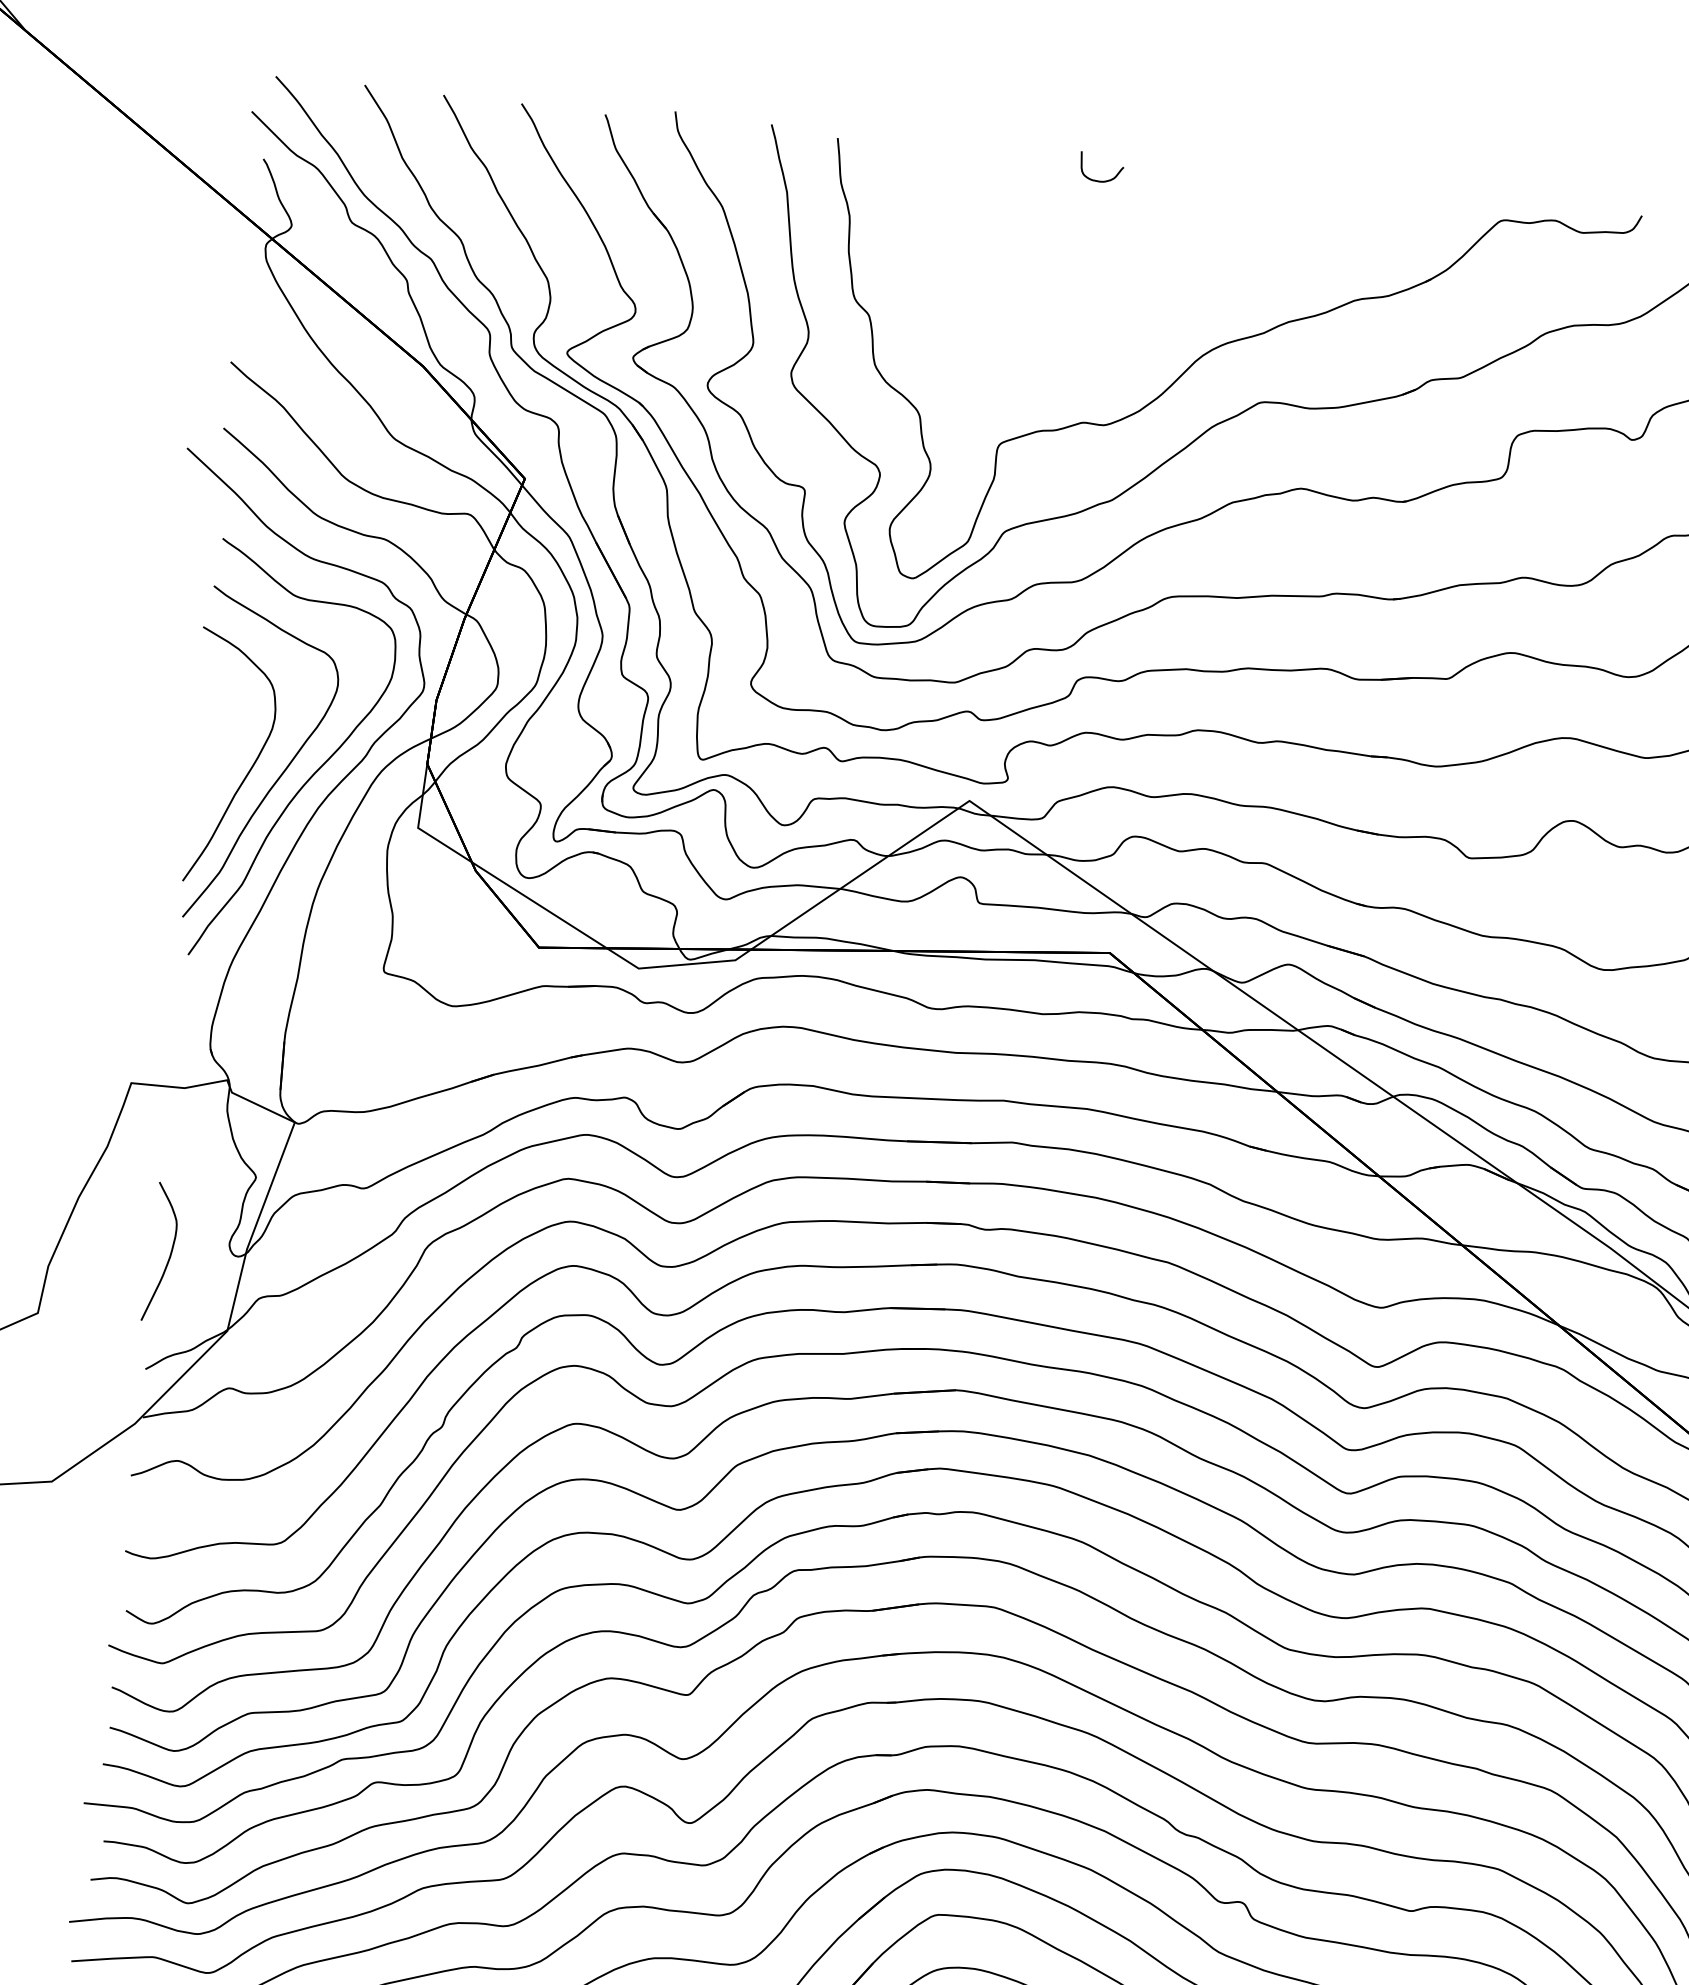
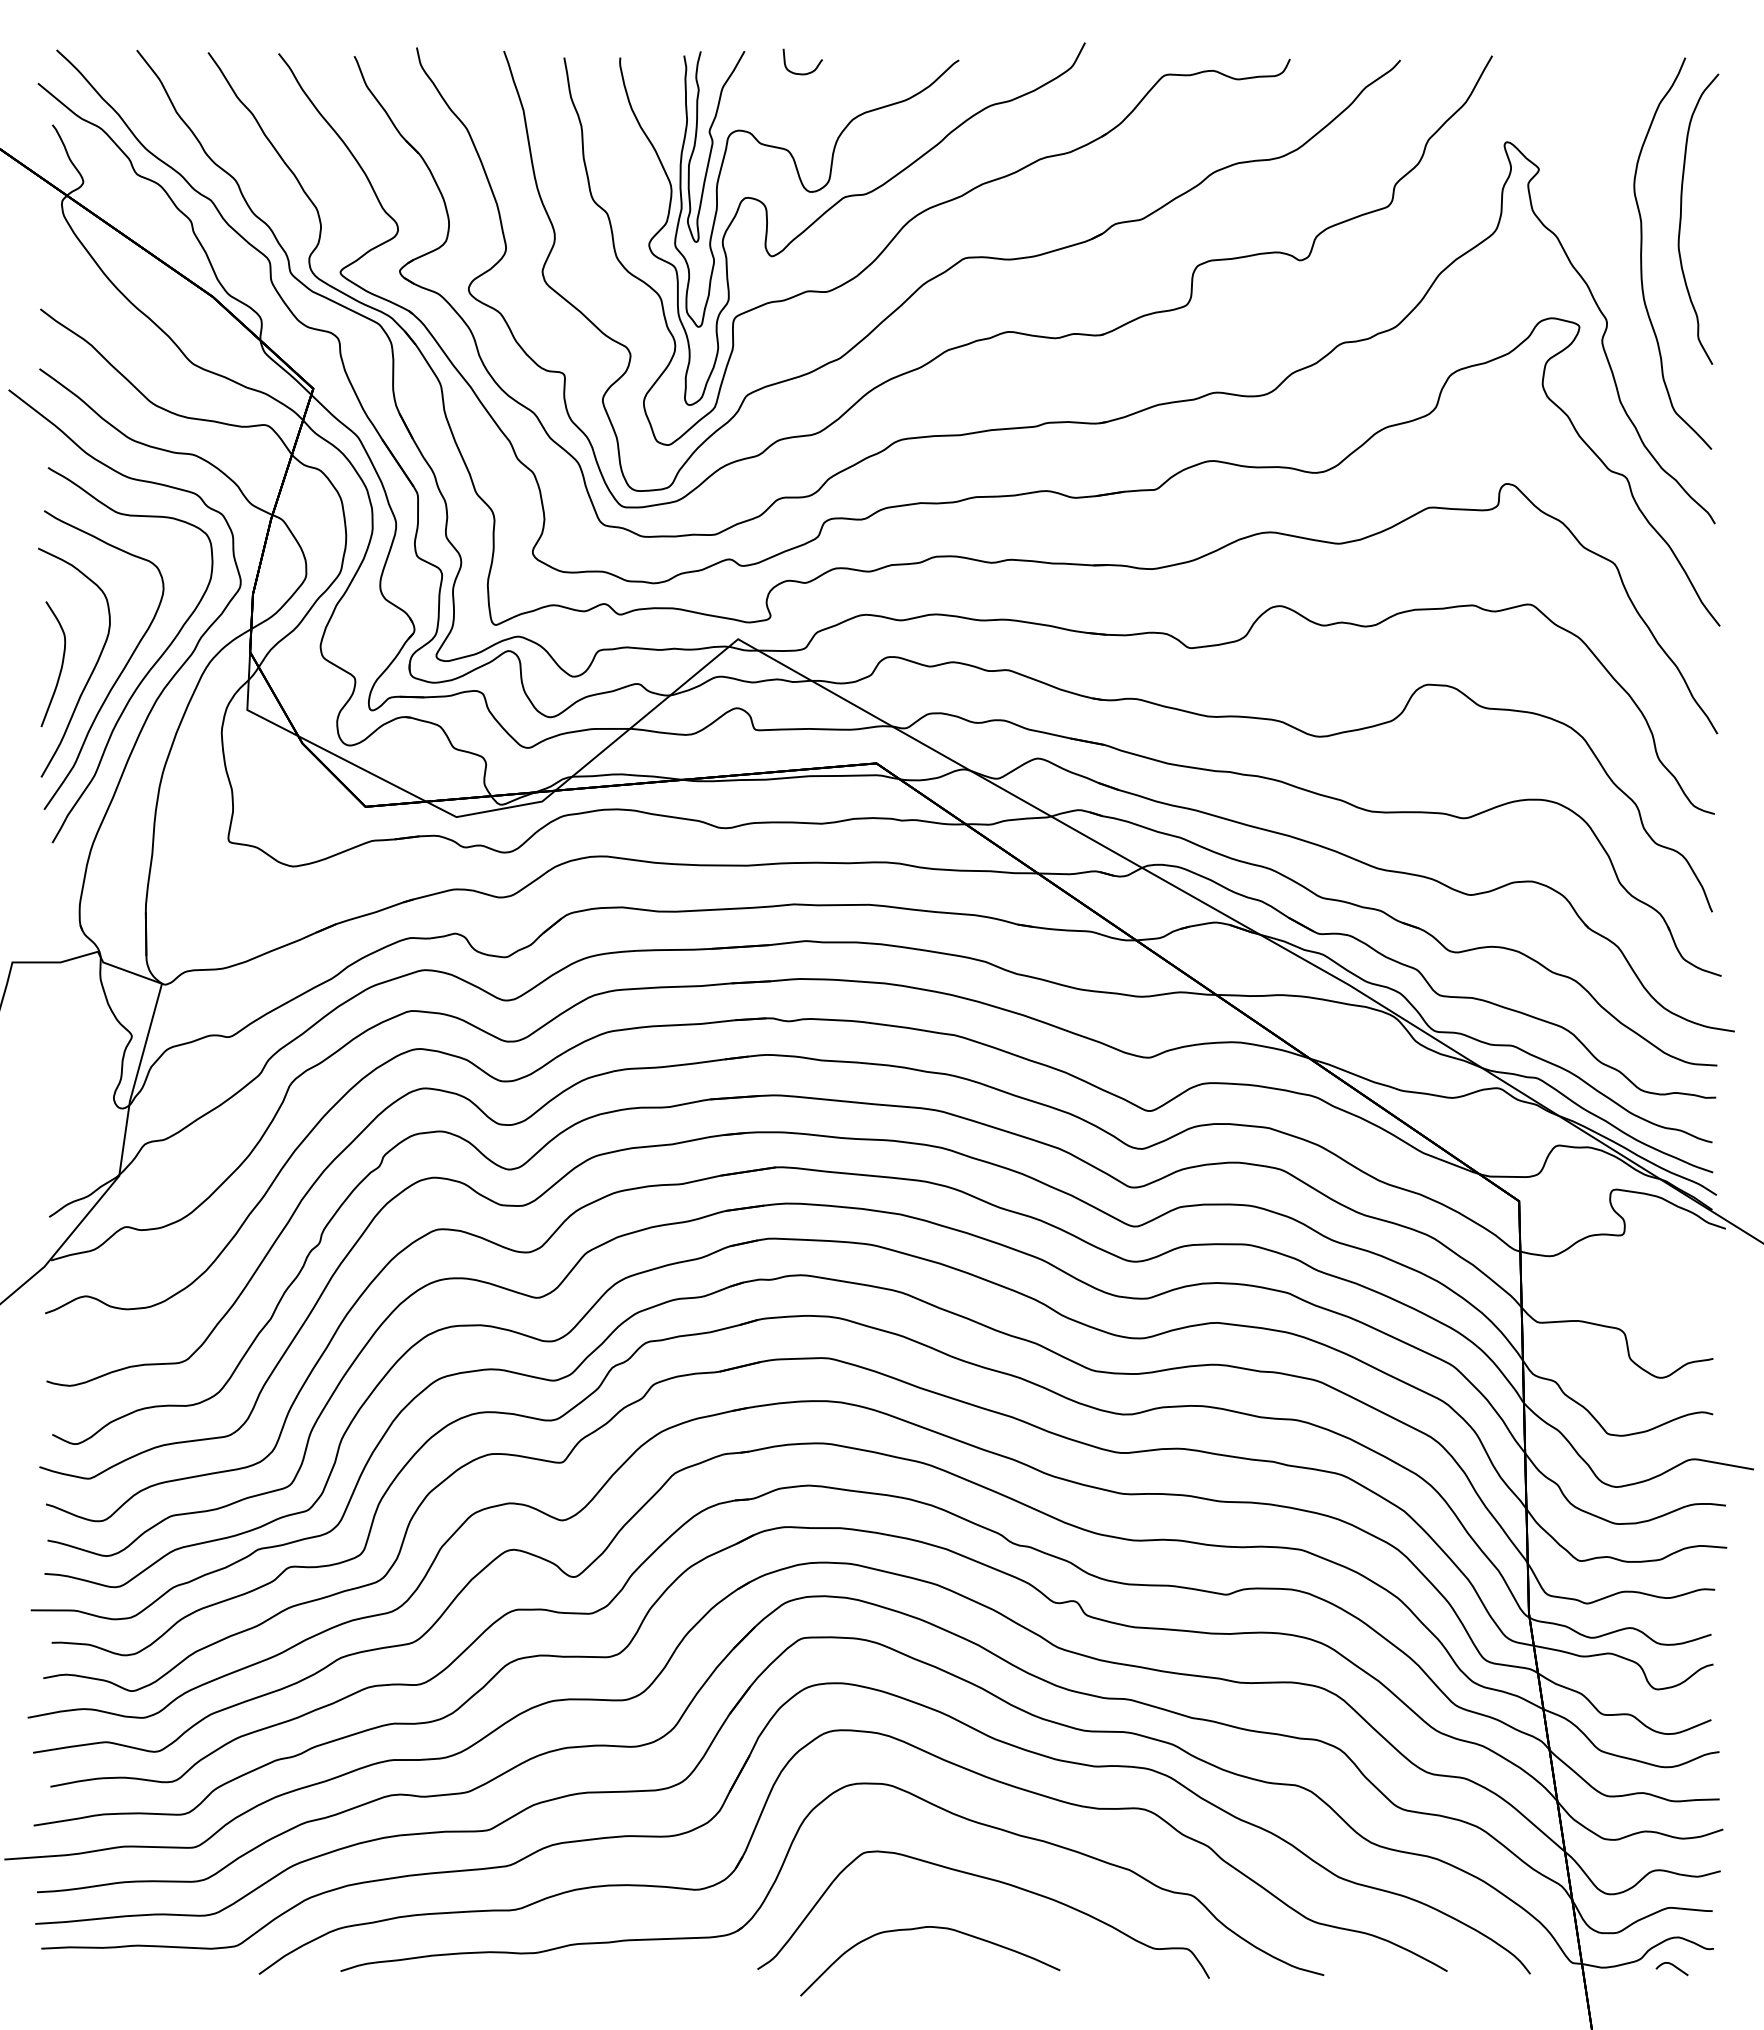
part: (1126, 328) -> (838, 203), added
curve: (170, 1252) -> (61, 663), moved

